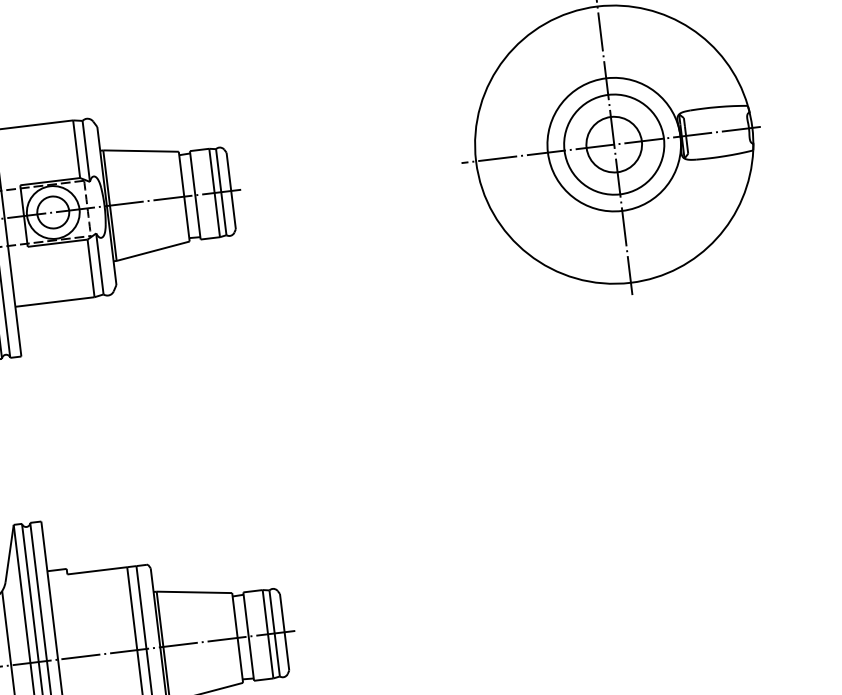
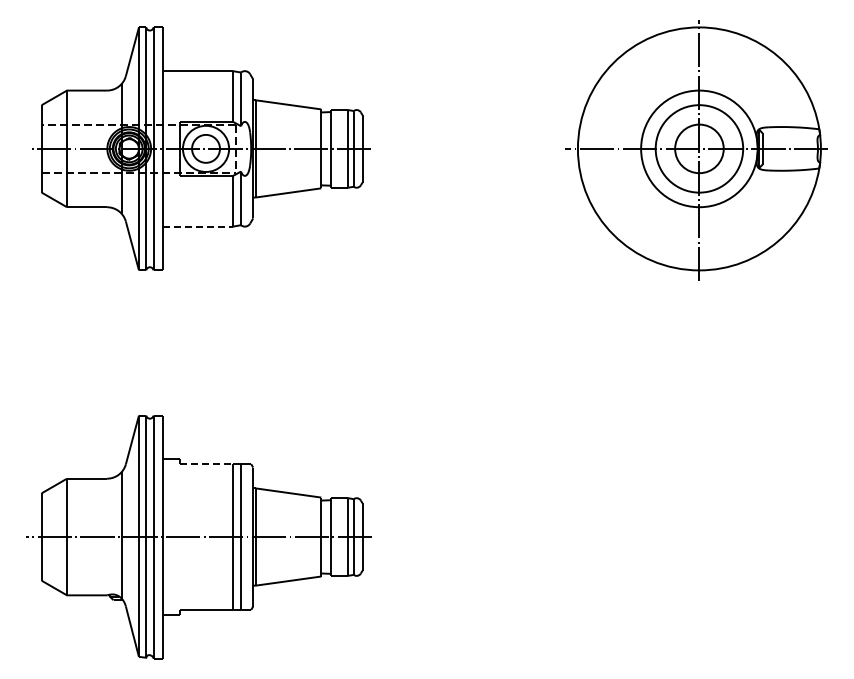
line: (55, 301) -> (198, 226), solid -> dashed
line: (98, 571) -> (207, 464), solid -> dashed

